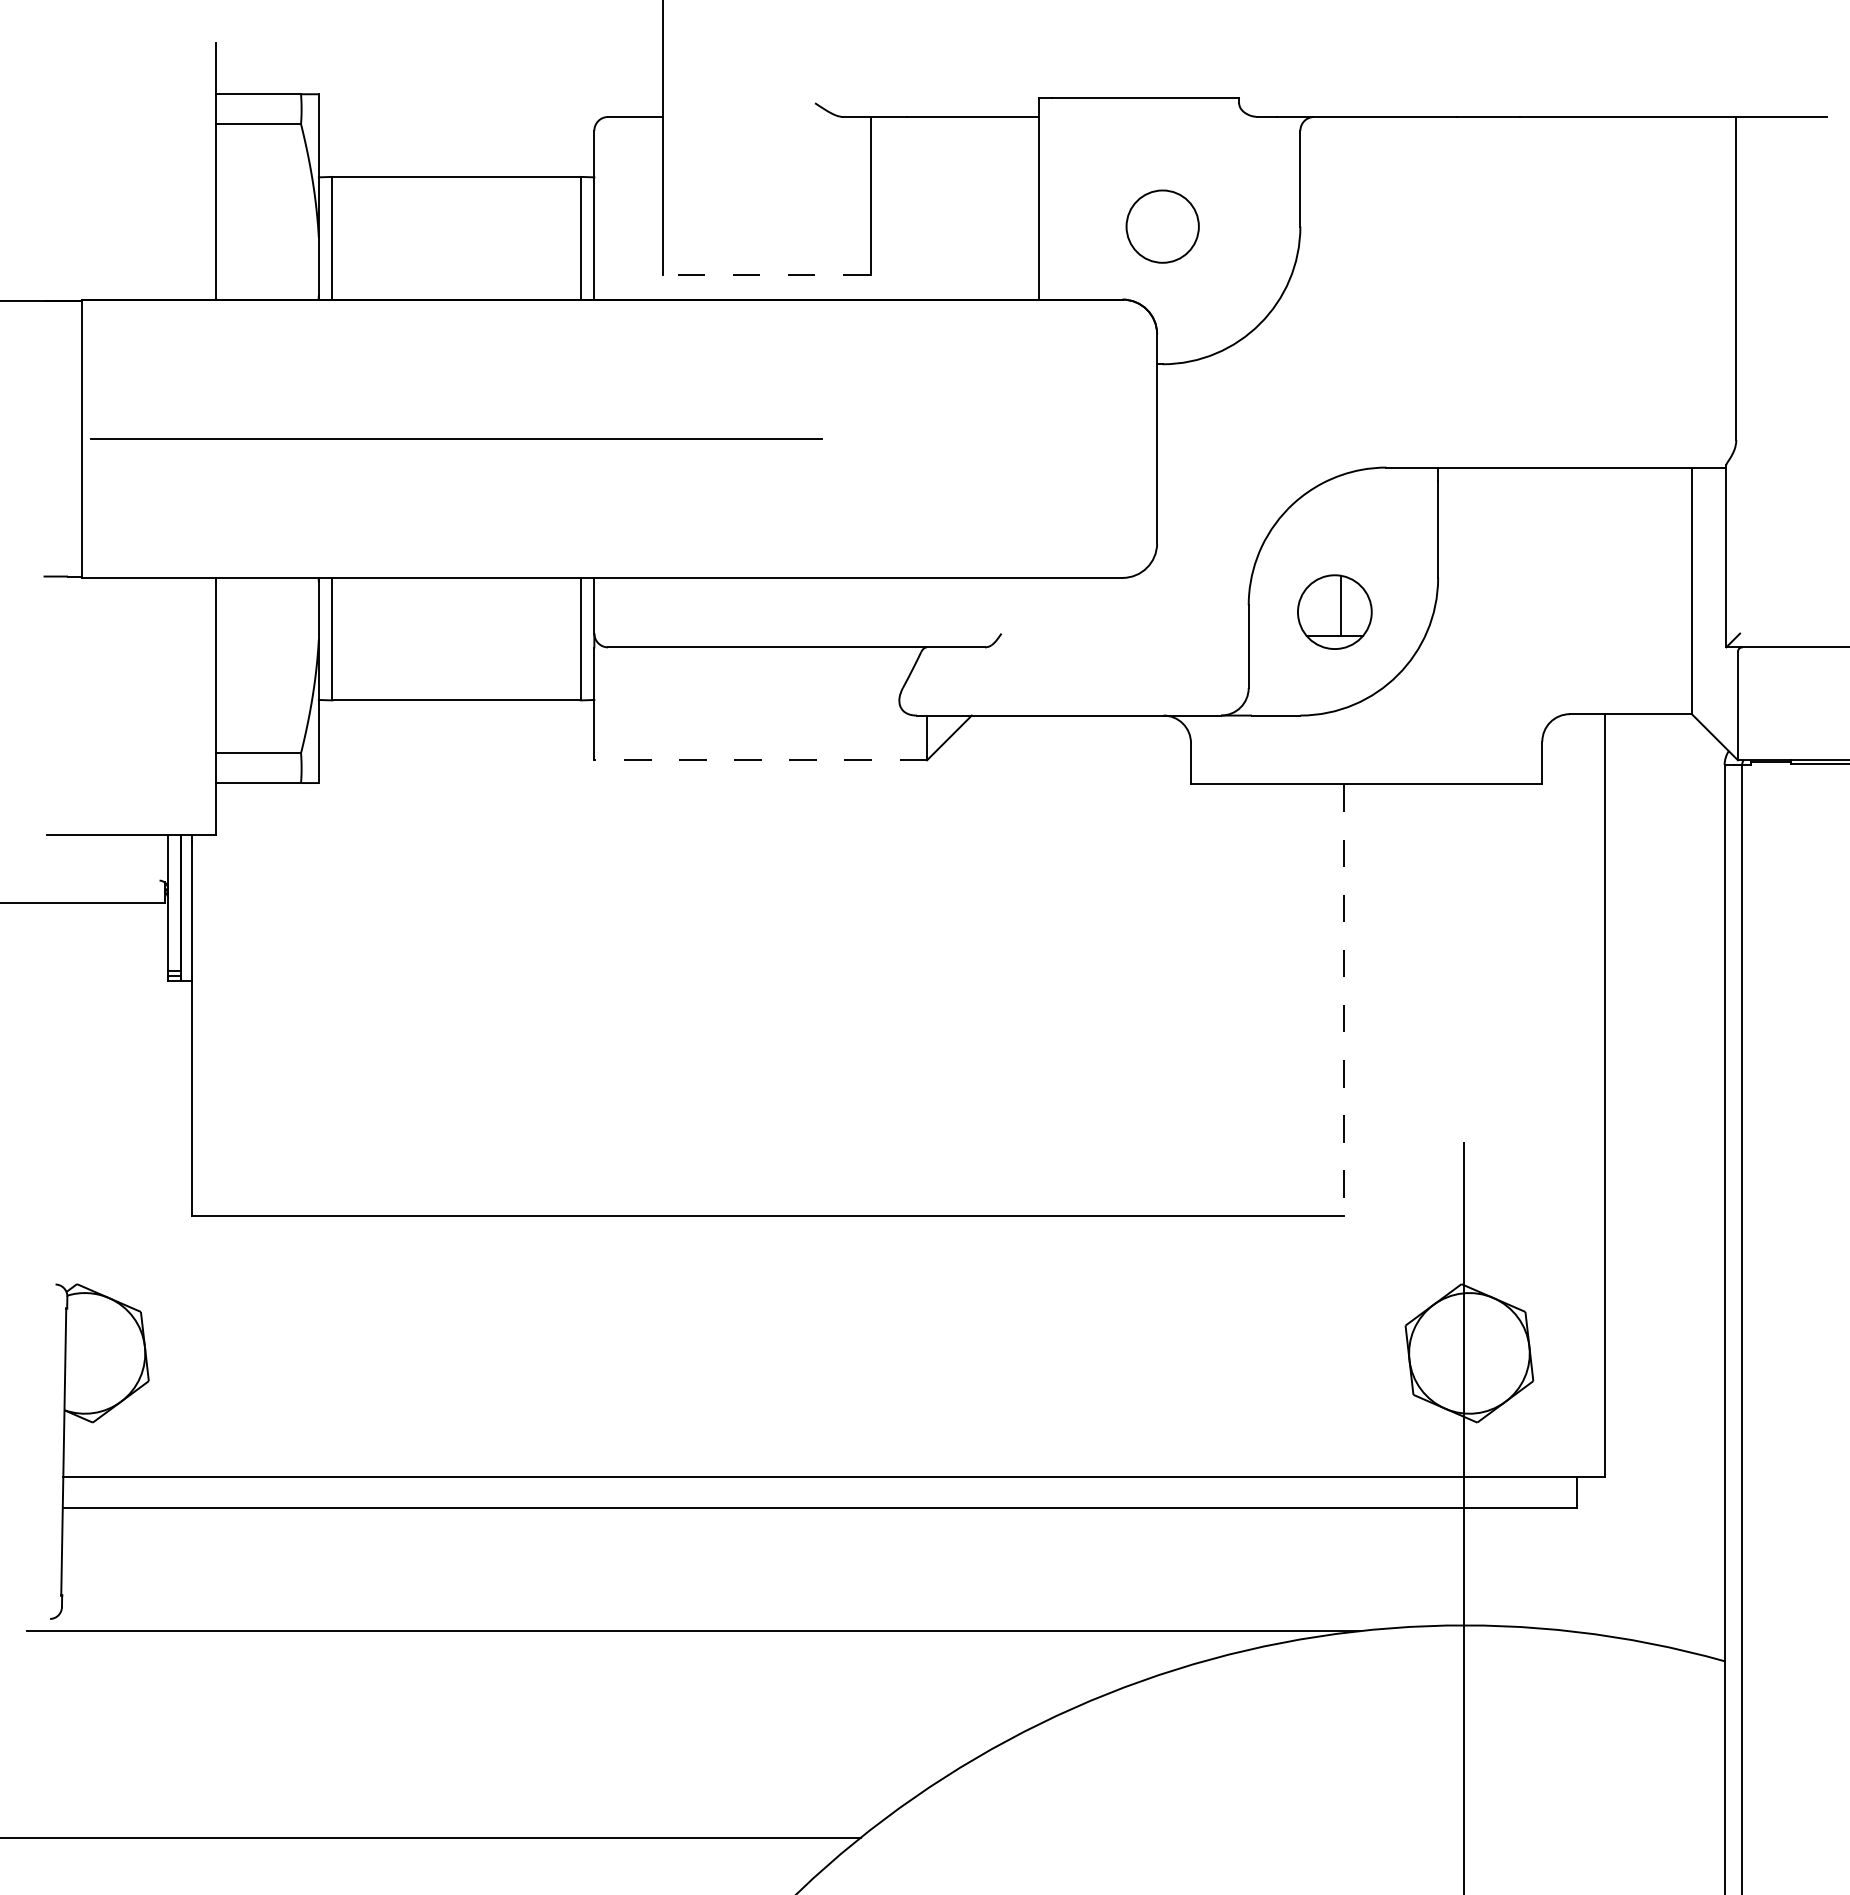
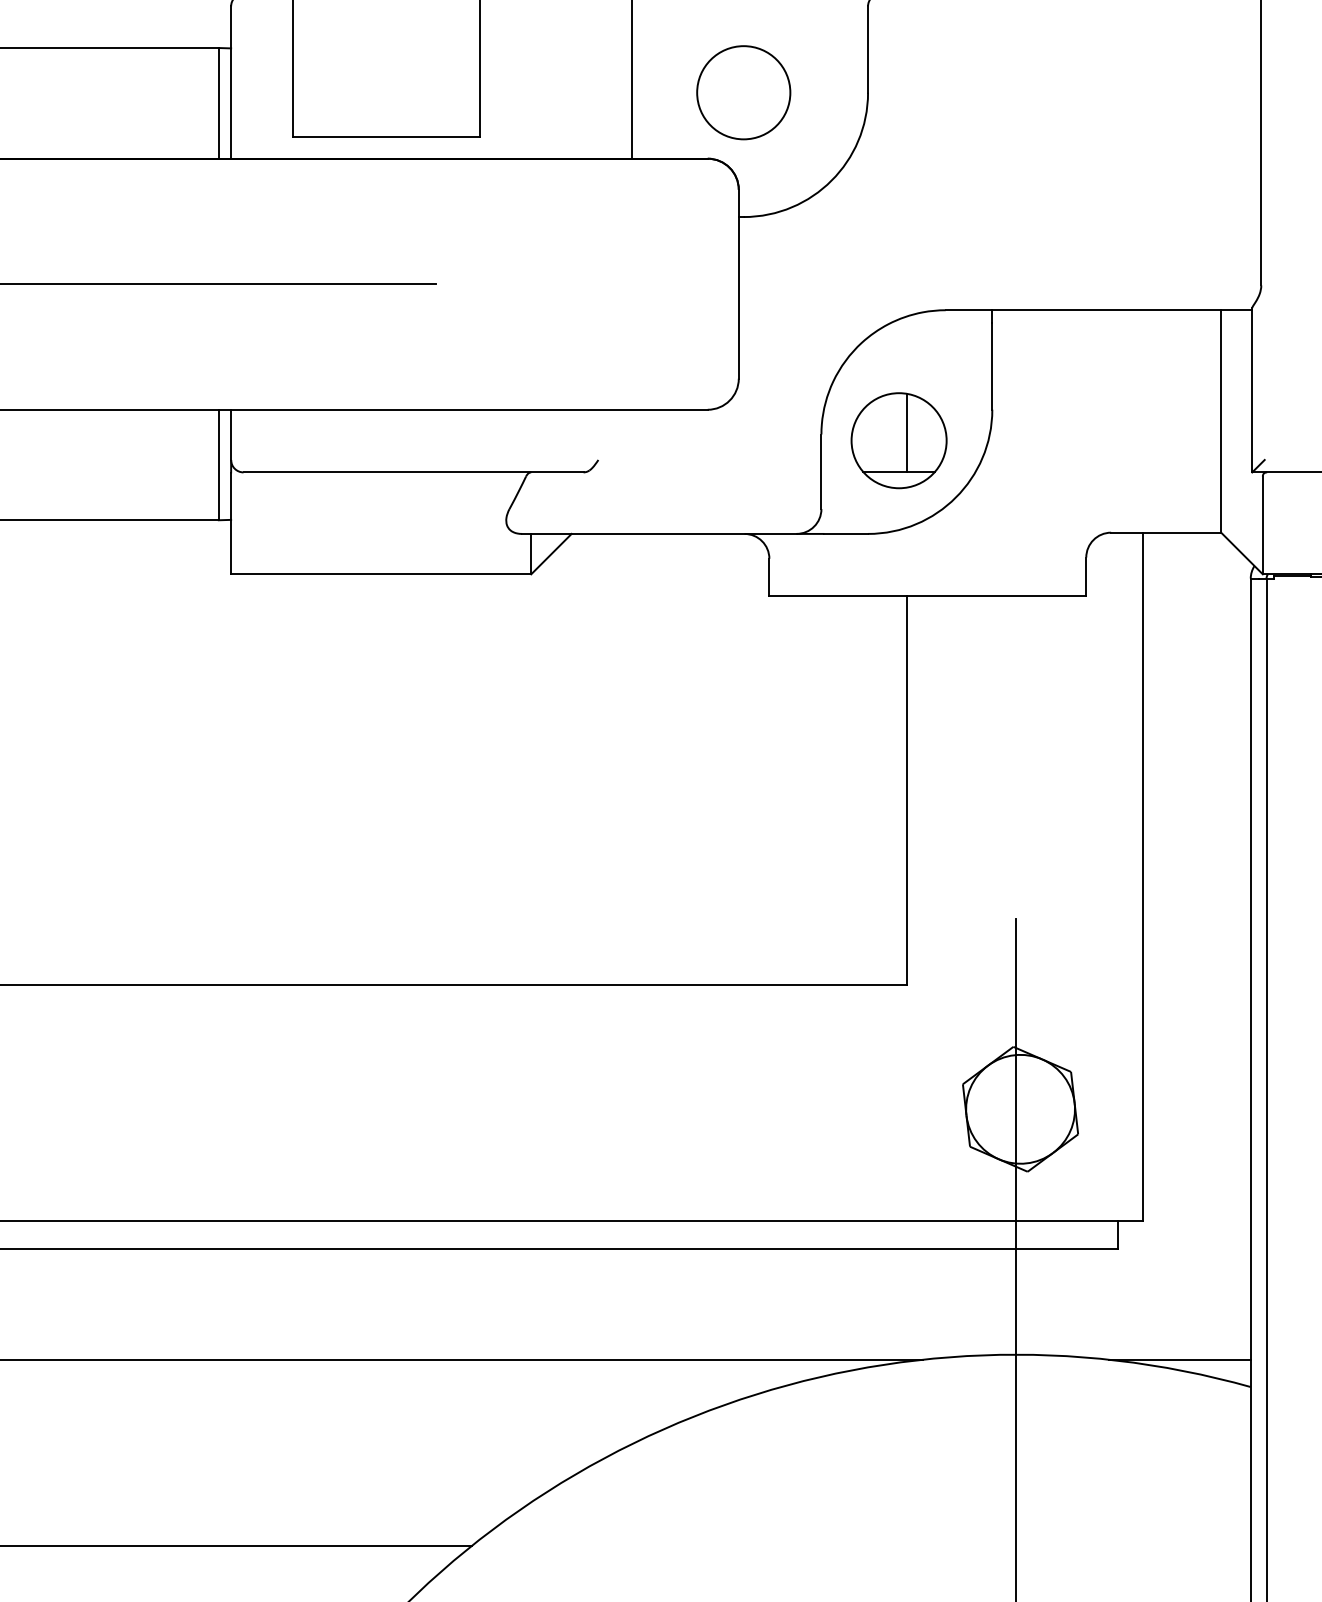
circle: (1162, 226) -> (743, 92), size x1.43
line: (766, 275) -> (386, 136), dashed -> solid
part: (1334, 611) -> (898, 440), size x1.43
line: (760, 760) -> (381, 574), dashed -> solid
line: (1343, 1000) -> (906, 790), dashed -> solid
line: (1645, 1631) -> (1179, 1360), added

